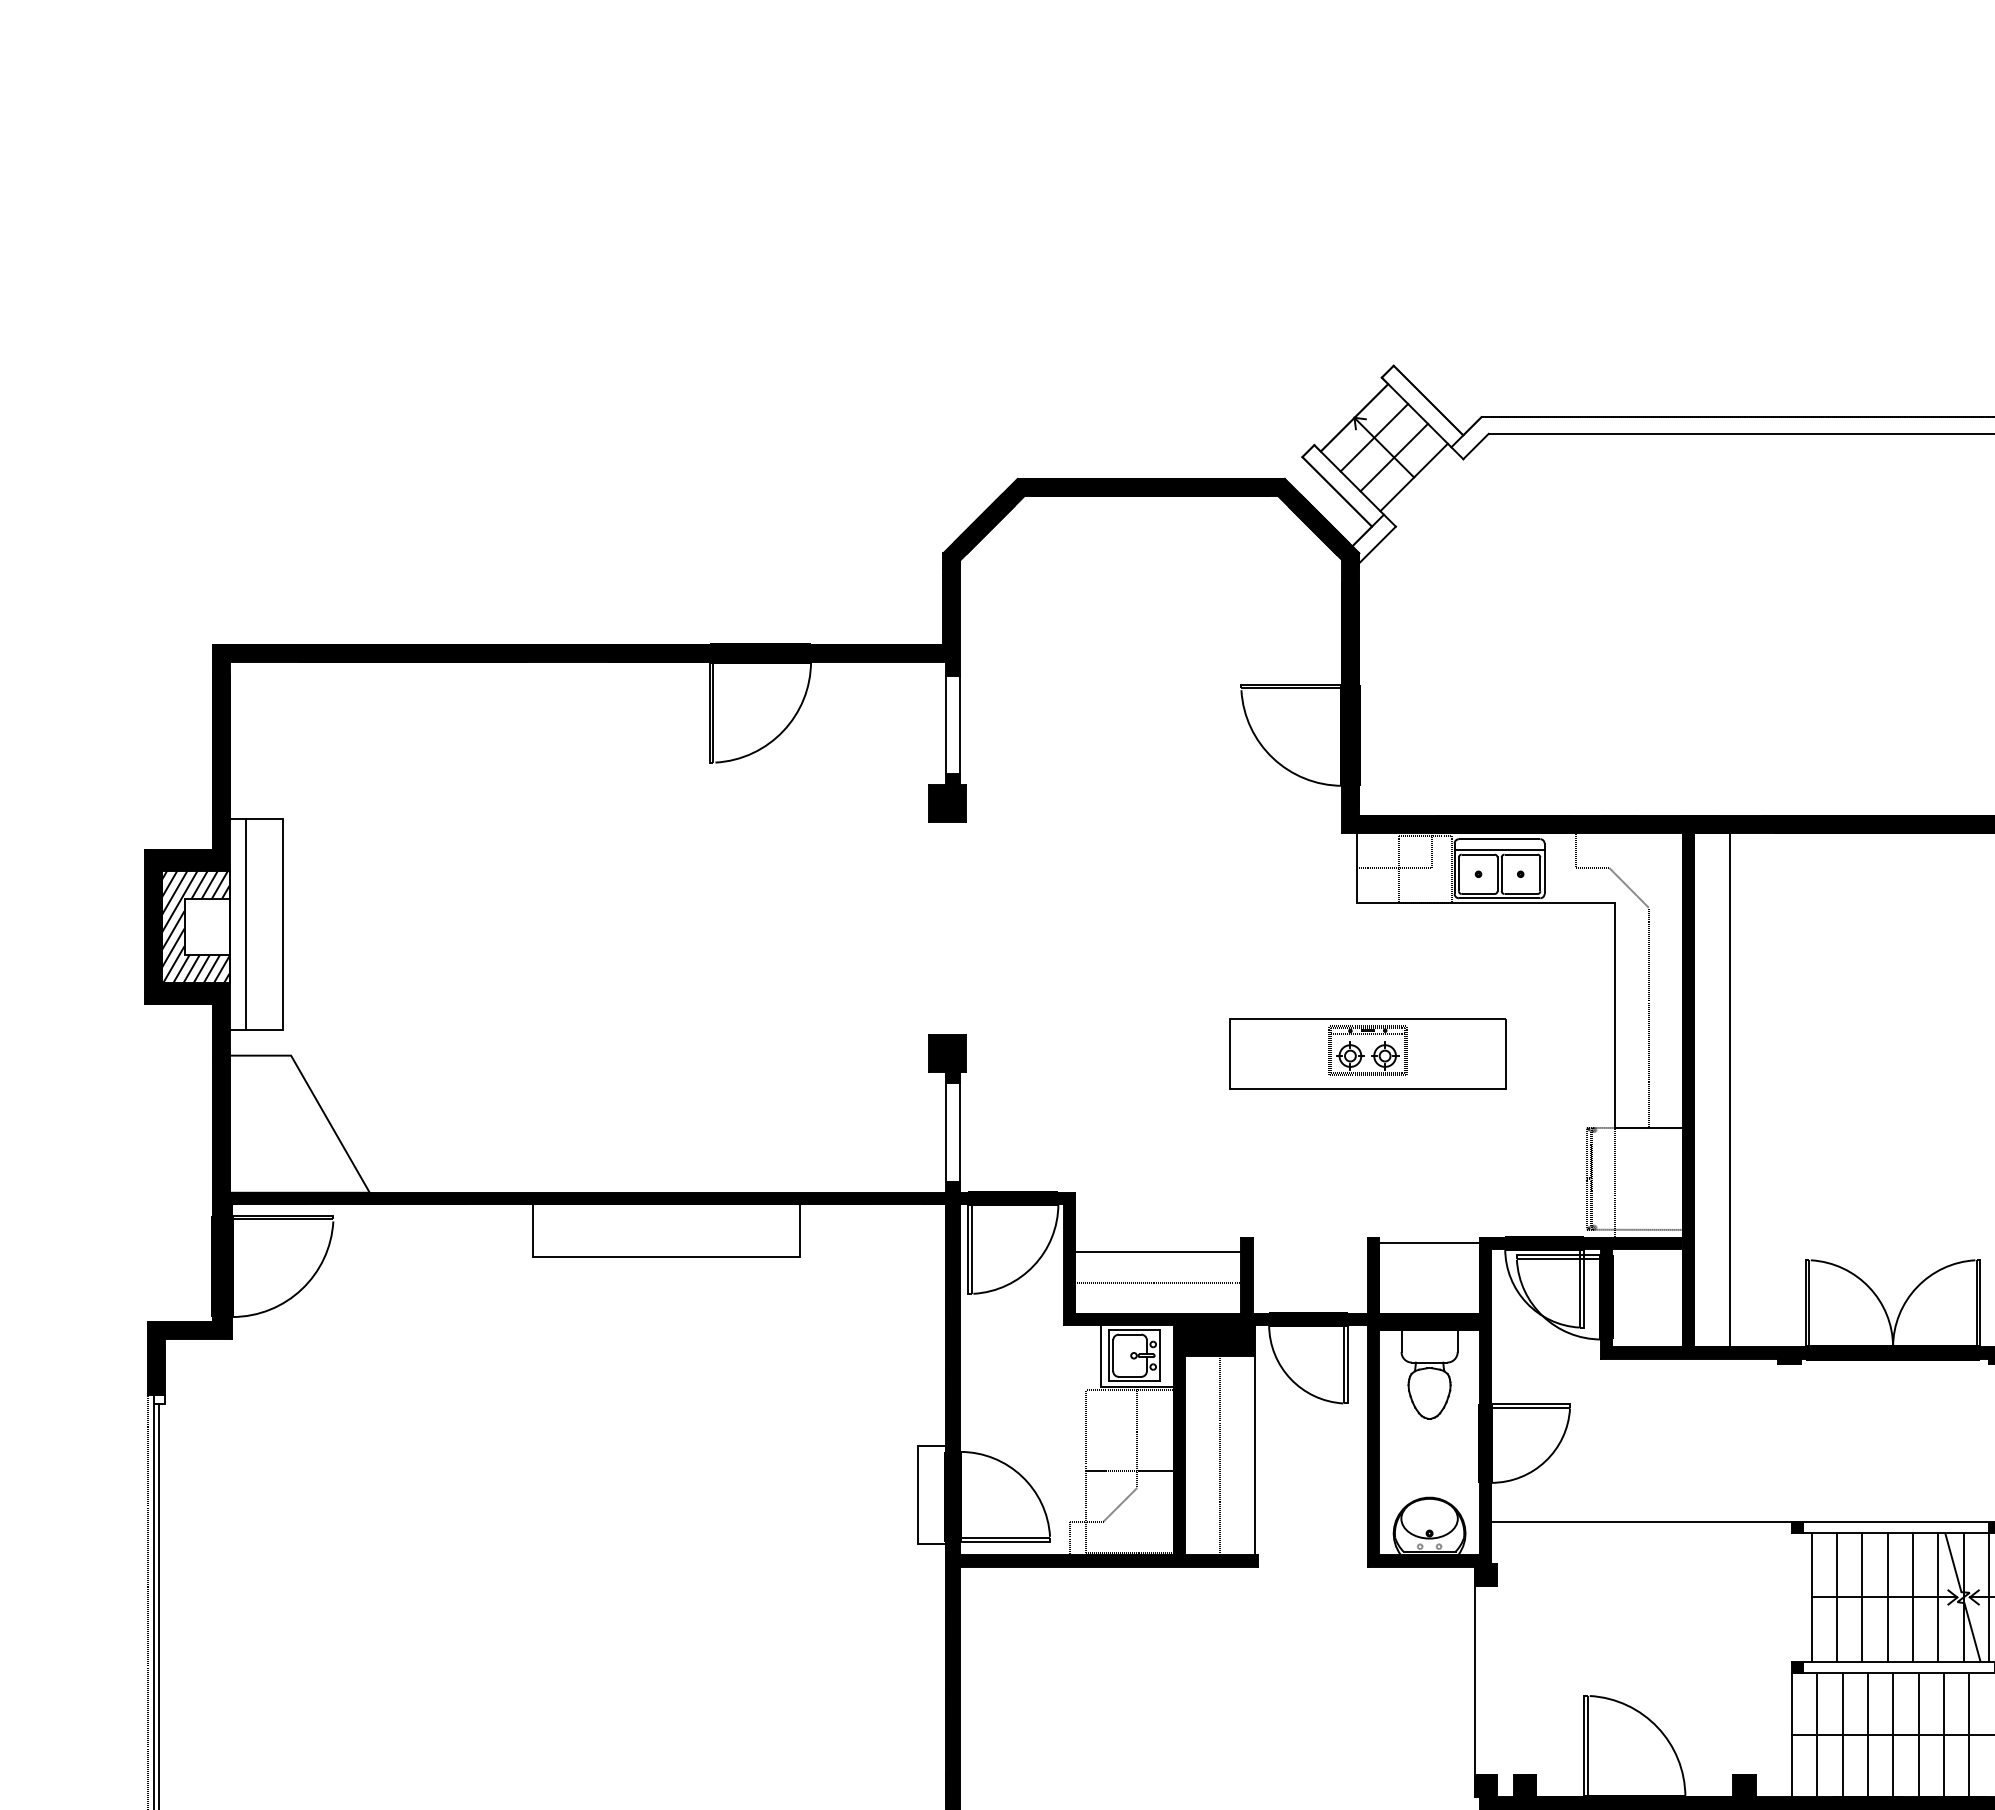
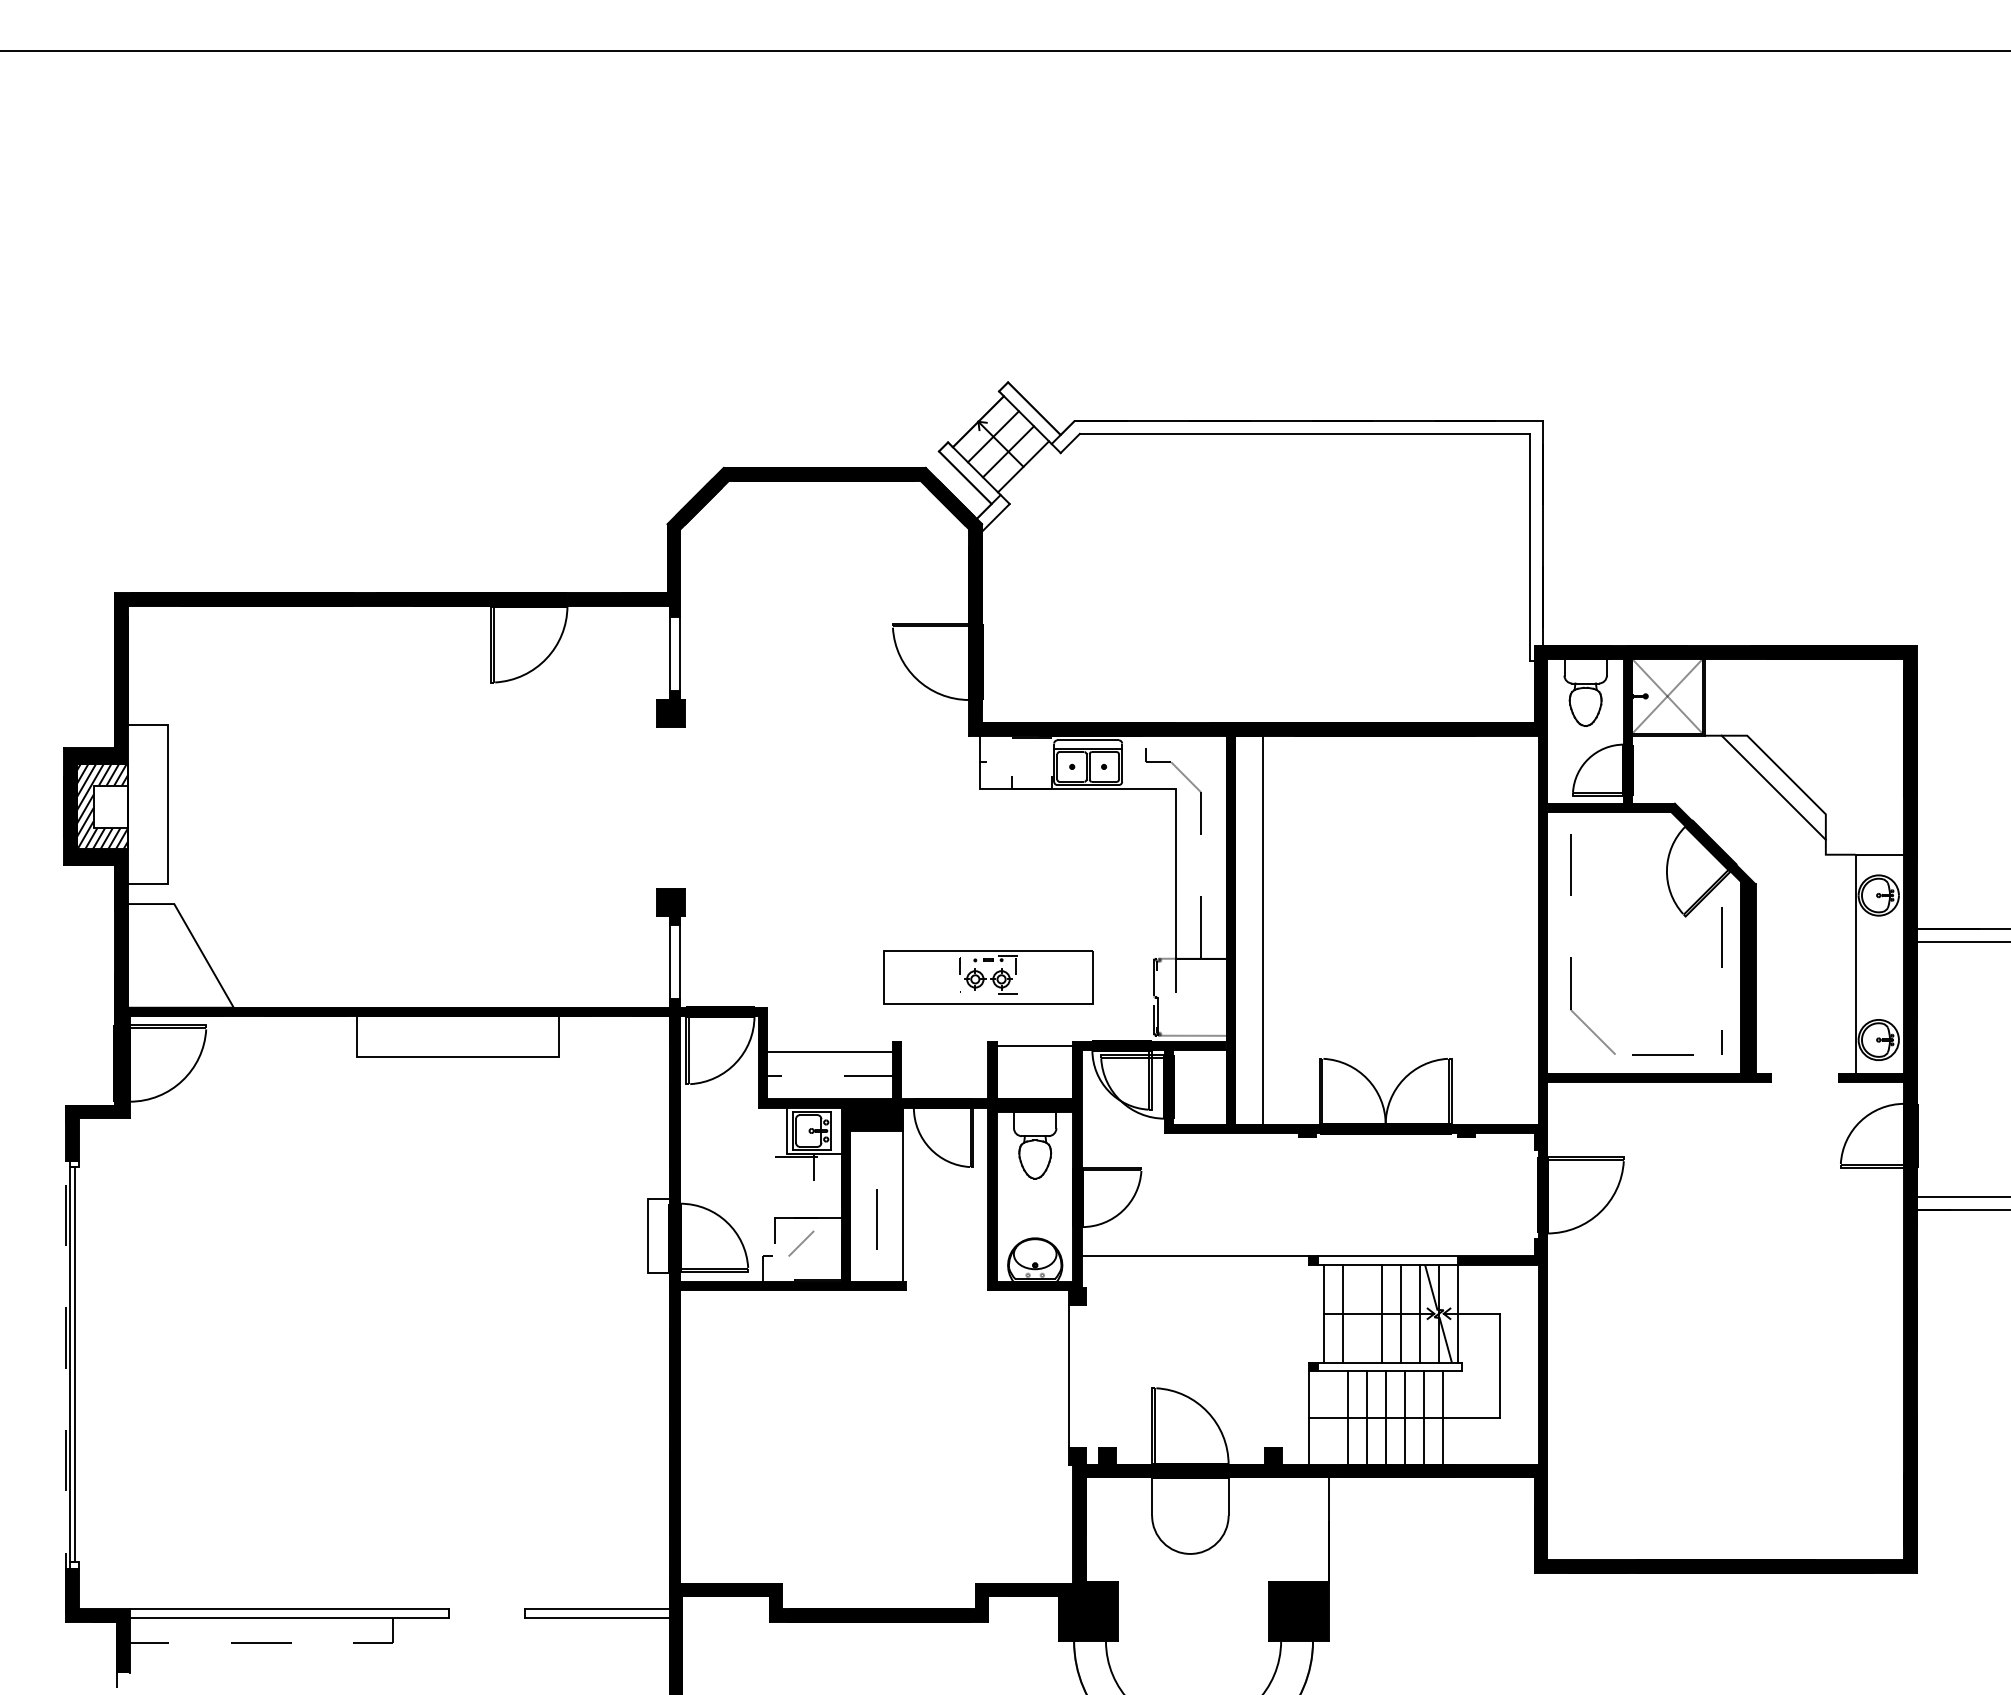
line: (246, 923) -> (140, 804), removed
part: (1367, 1053) -> (988, 977), moved
line: (1862, 1597) -> (1362, 1313), removed
line: (1817, 1734) -> (1328, 1417), removed

